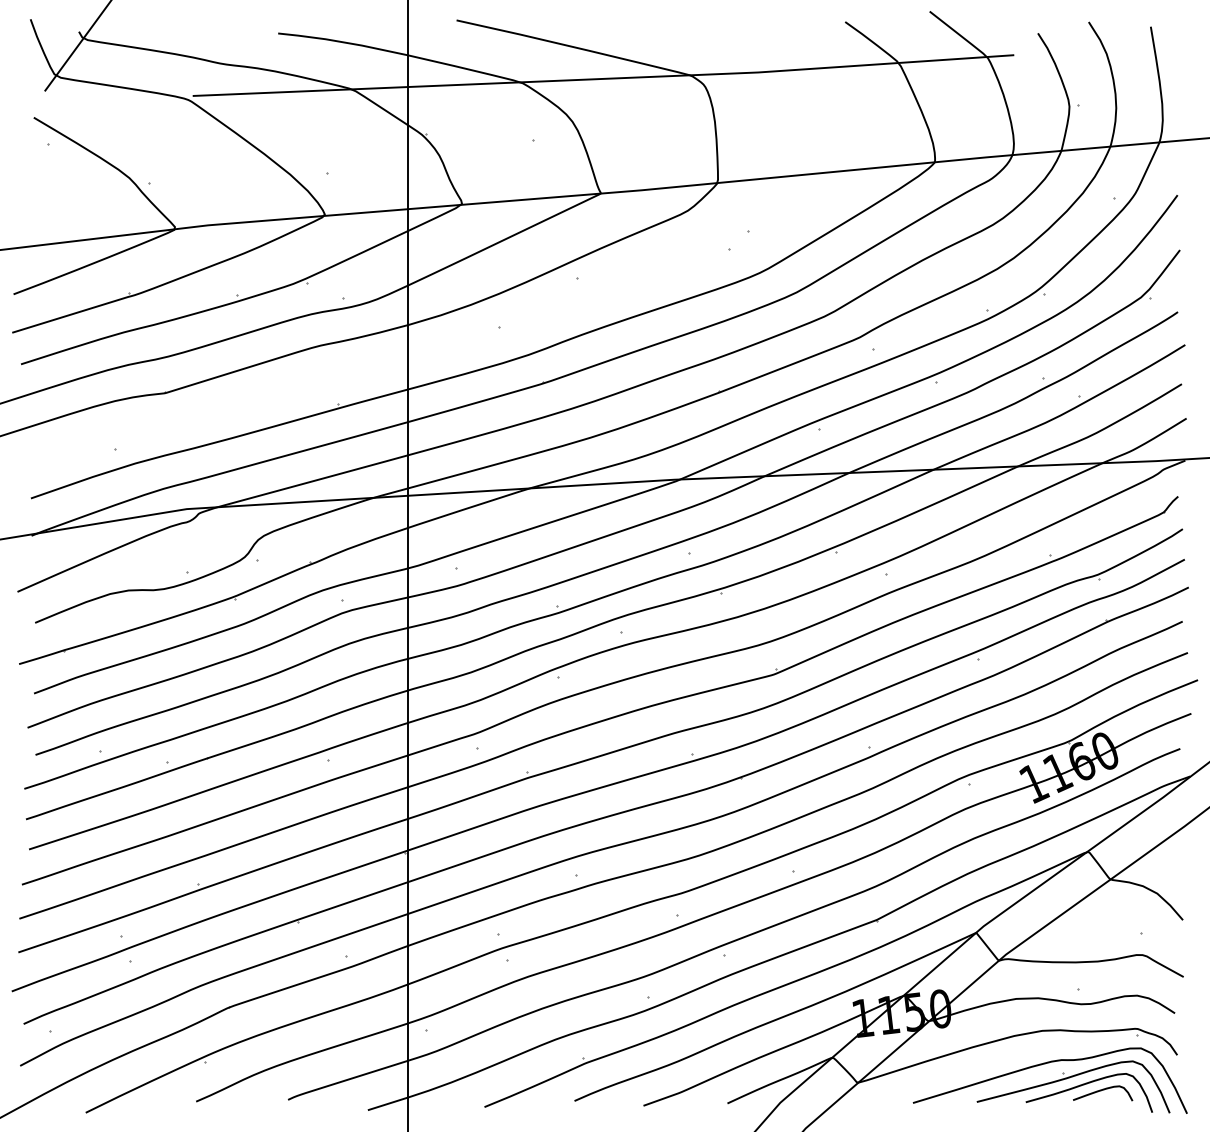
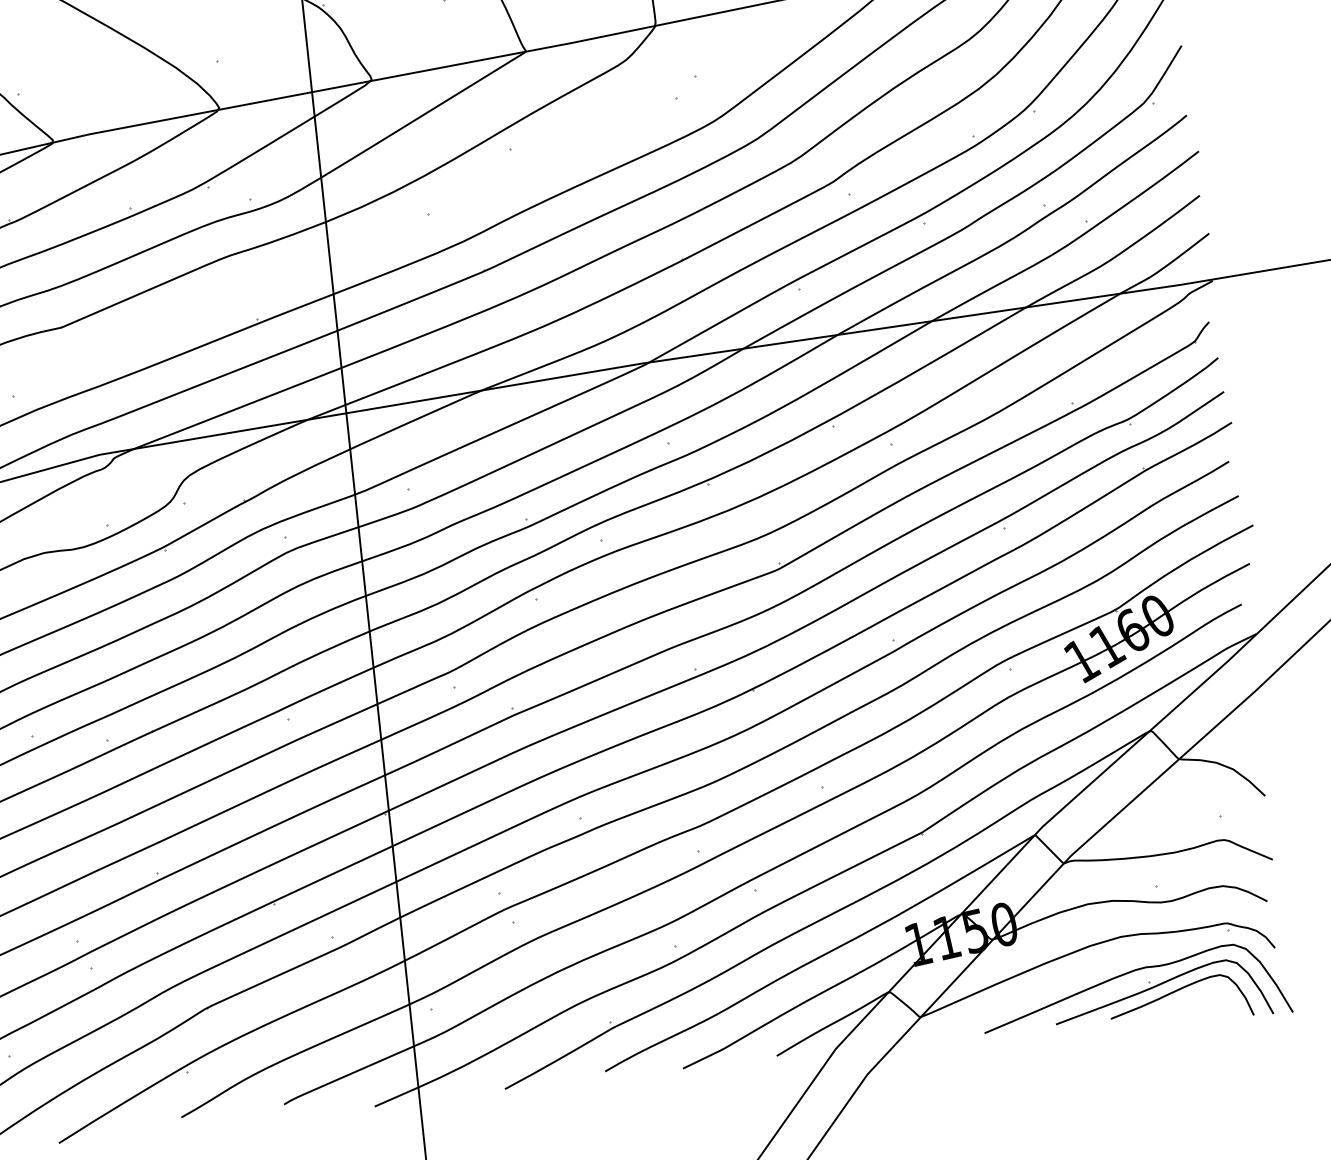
curve: (1101, 1091) -> (1194, 997), removed

